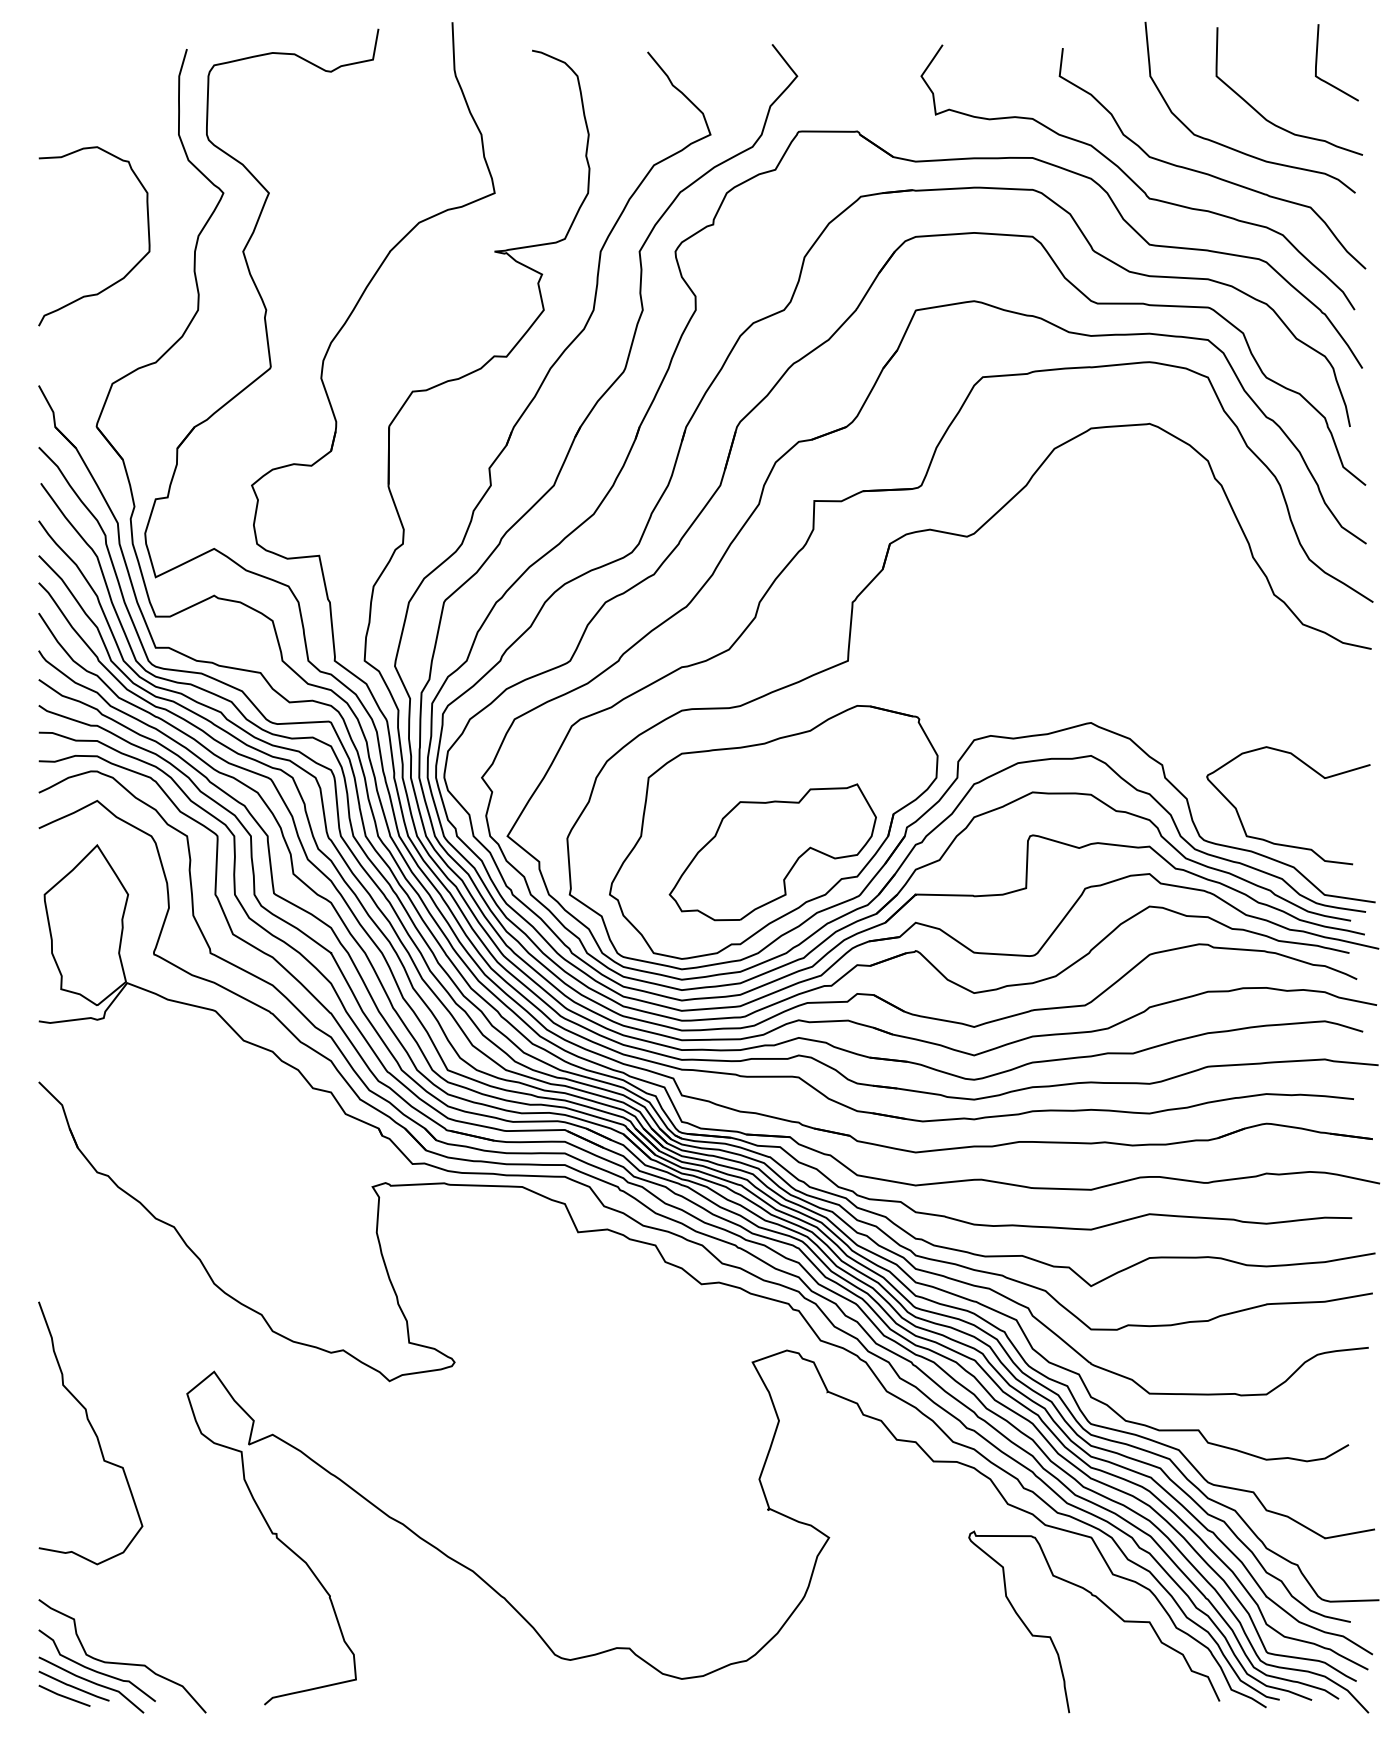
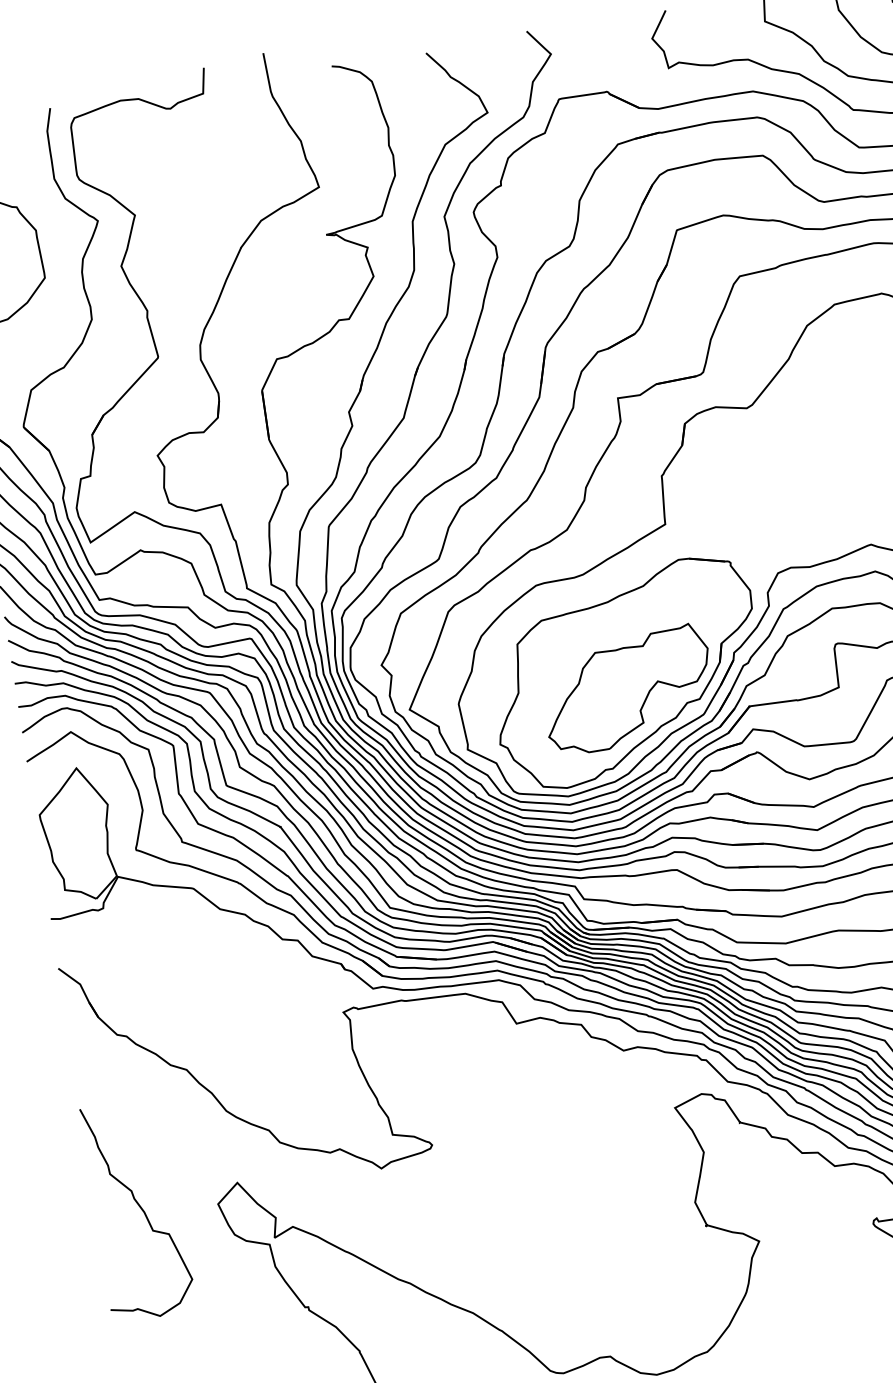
curve: (93, 1432) -> (140, 1209), moved

